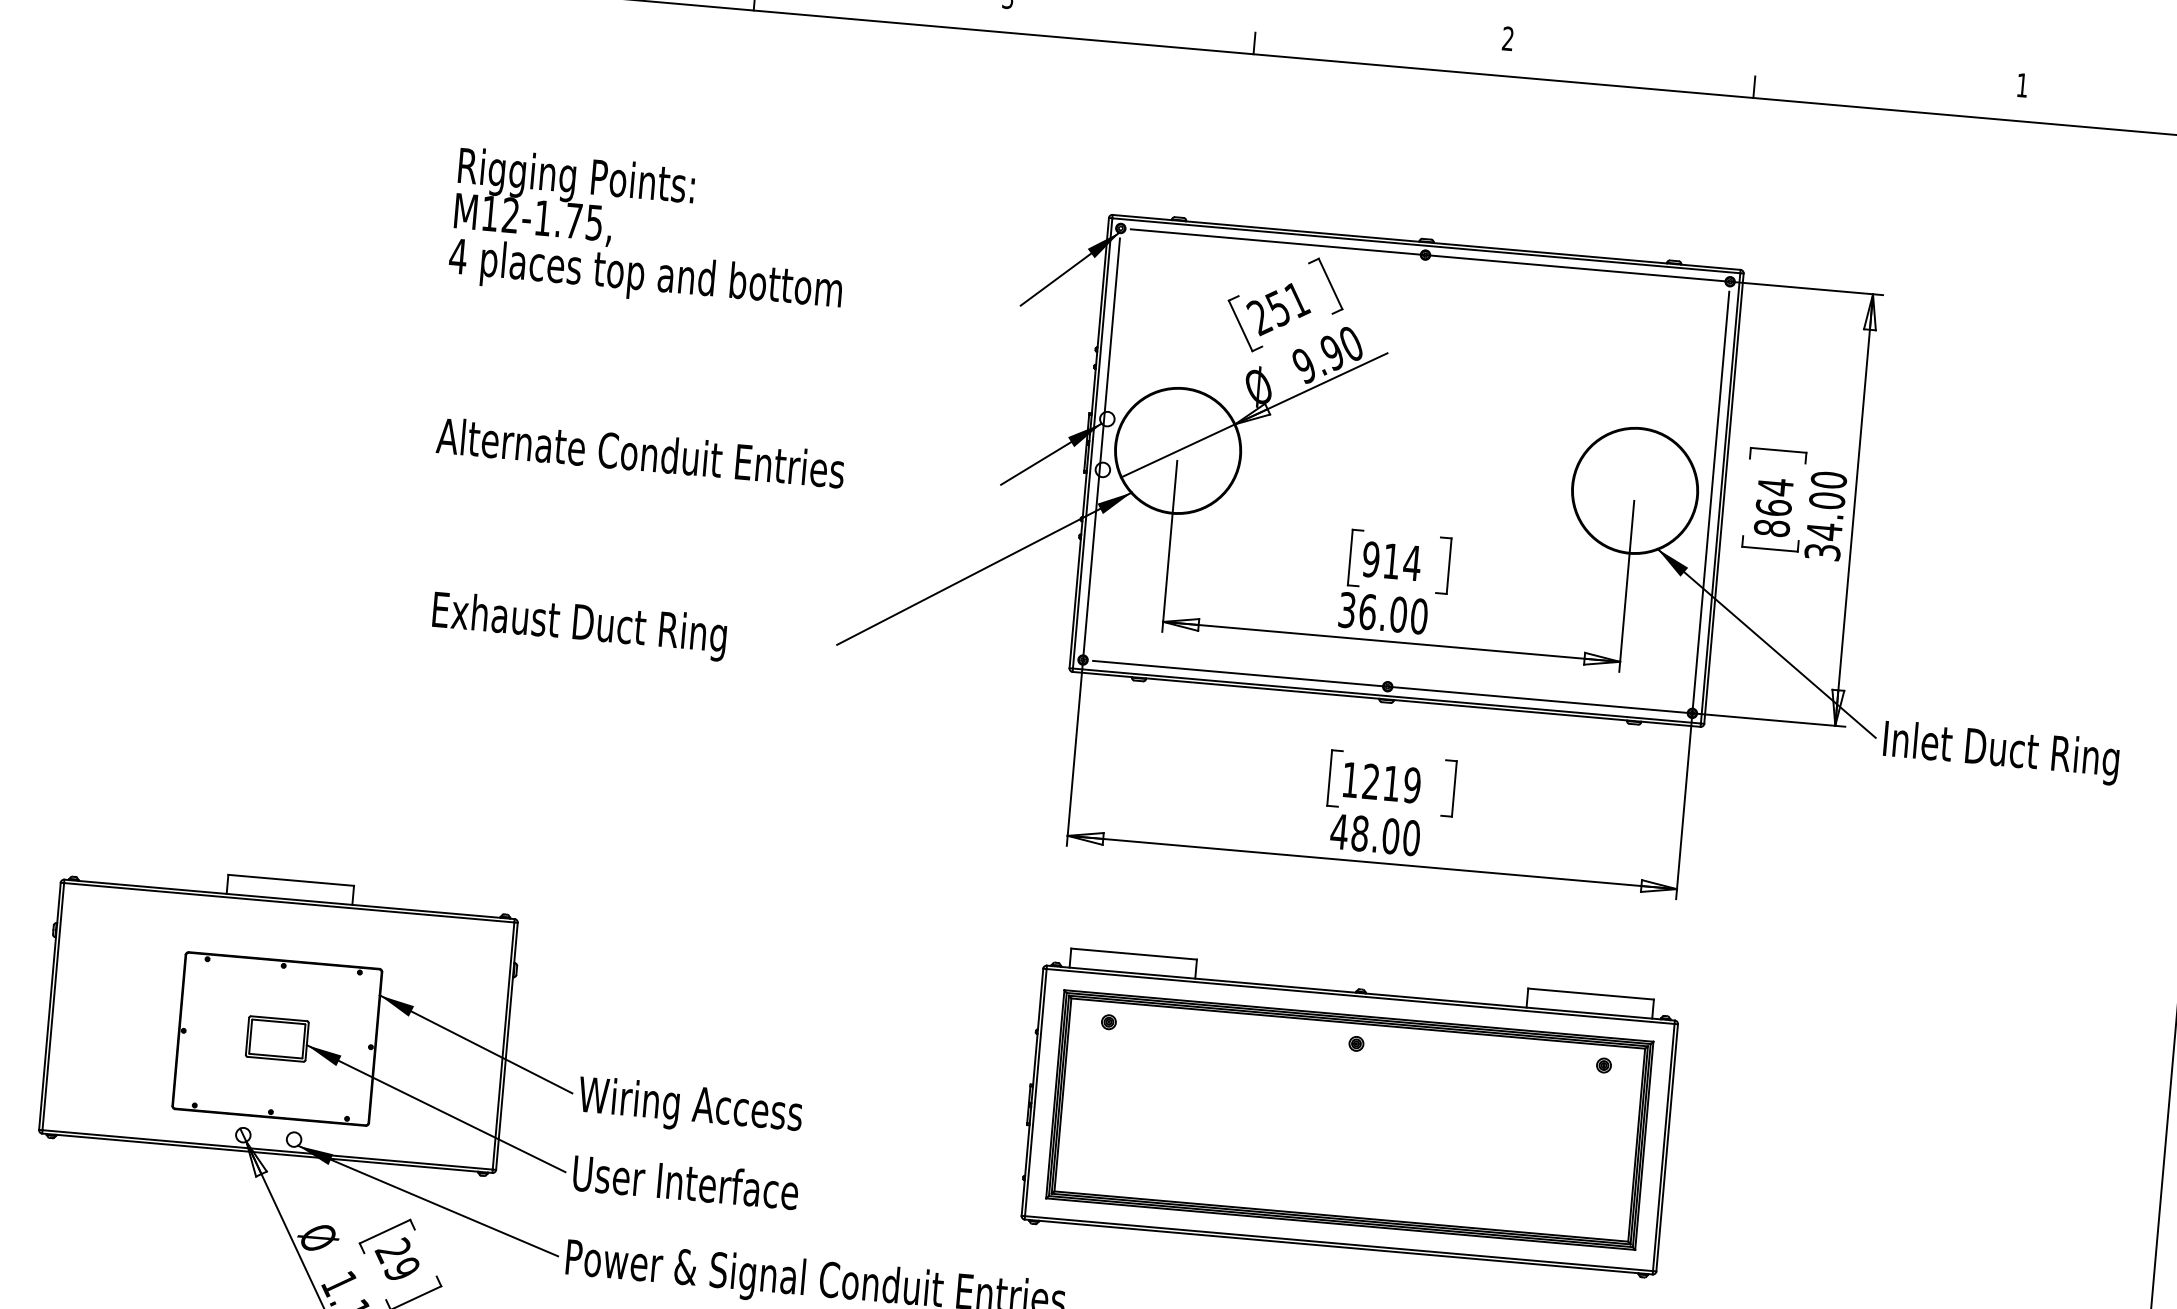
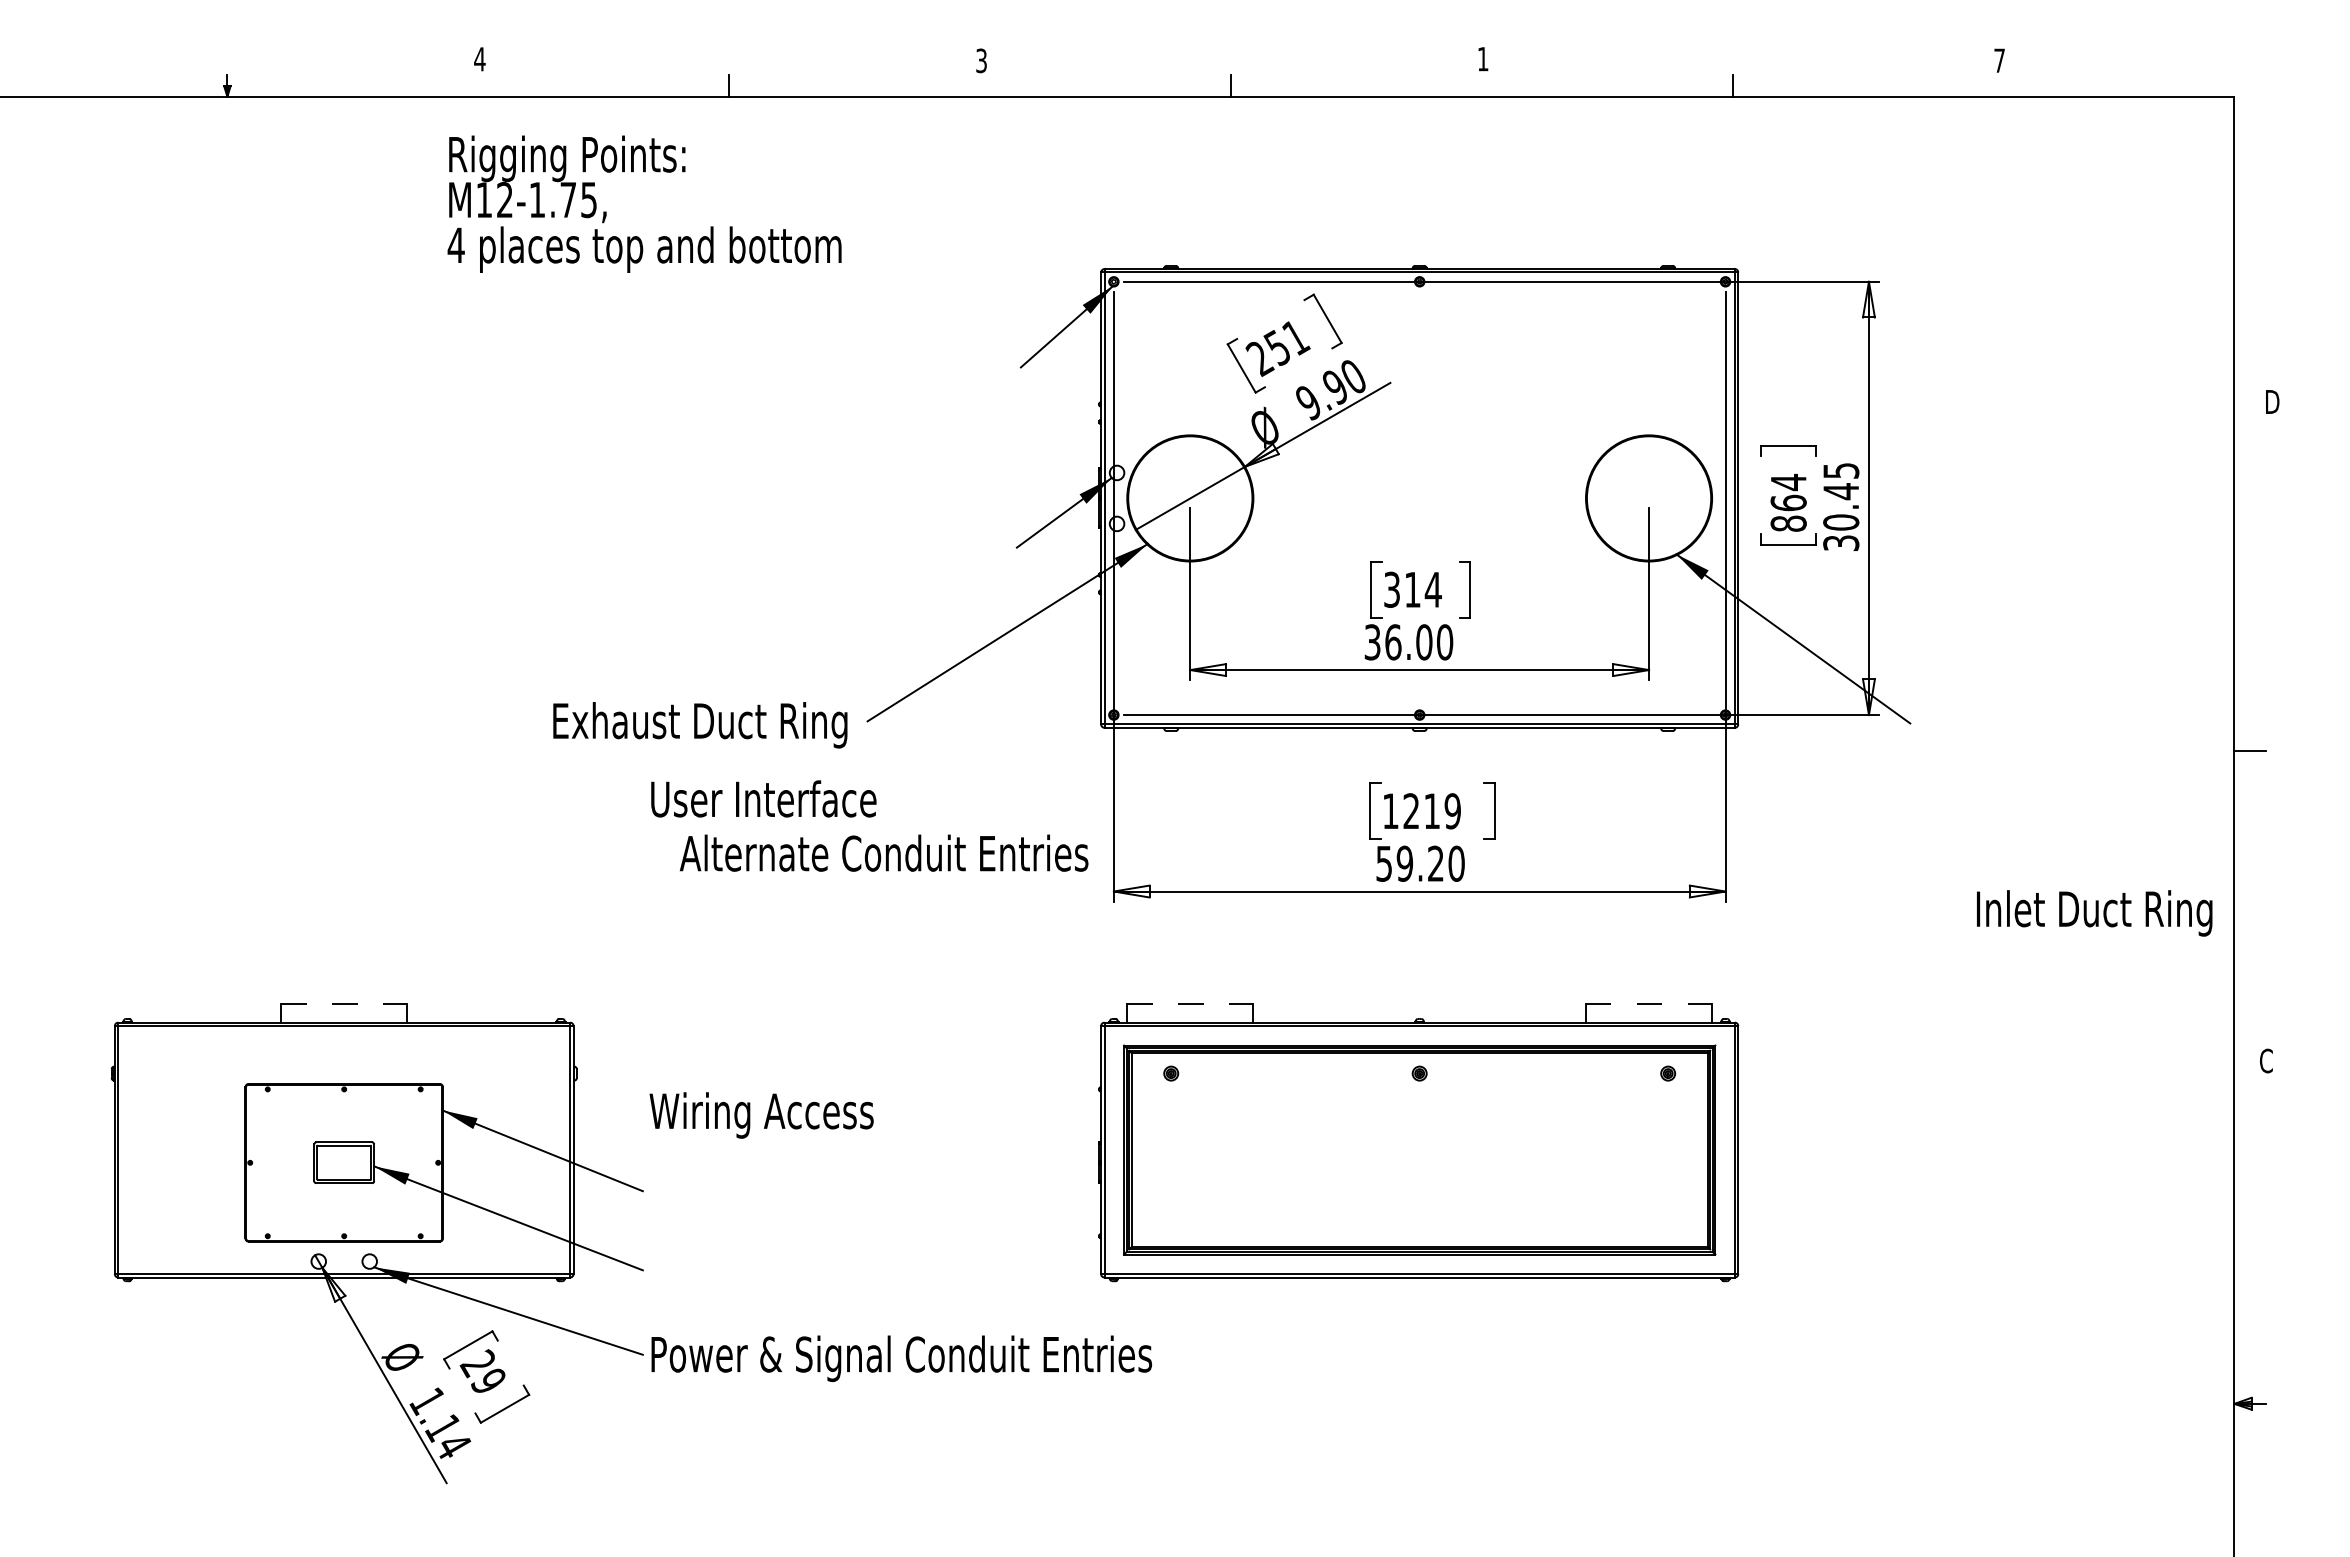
text: (1507, 38) -> (1482, 58), 2 -> 1
text: (2022, 85) -> (1999, 60), 1 -> 7
text: (649, 231) -> (644, 203), moved
text: (640, 452) -> (883, 852), moved
text: (1826, 505) -> (1841, 496), 34.00 -> 30.45
text: (1371, 559) -> (1392, 589), 914 -> 314
text: (579, 626) -> (700, 725), moved
text: (2001, 752) -> (2094, 913), moved
text: (1364, 833) -> (1409, 863), 48.00 -> 59.20
line: (291, 880) -> (344, 1003), solid -> dashed
line: (1134, 954) -> (1190, 1003), solid -> dashed
line: (1591, 994) -> (1649, 1003), solid -> dashed
text: (690, 1107) -> (761, 1115), moved
text: (685, 1181) -> (763, 798), moved

